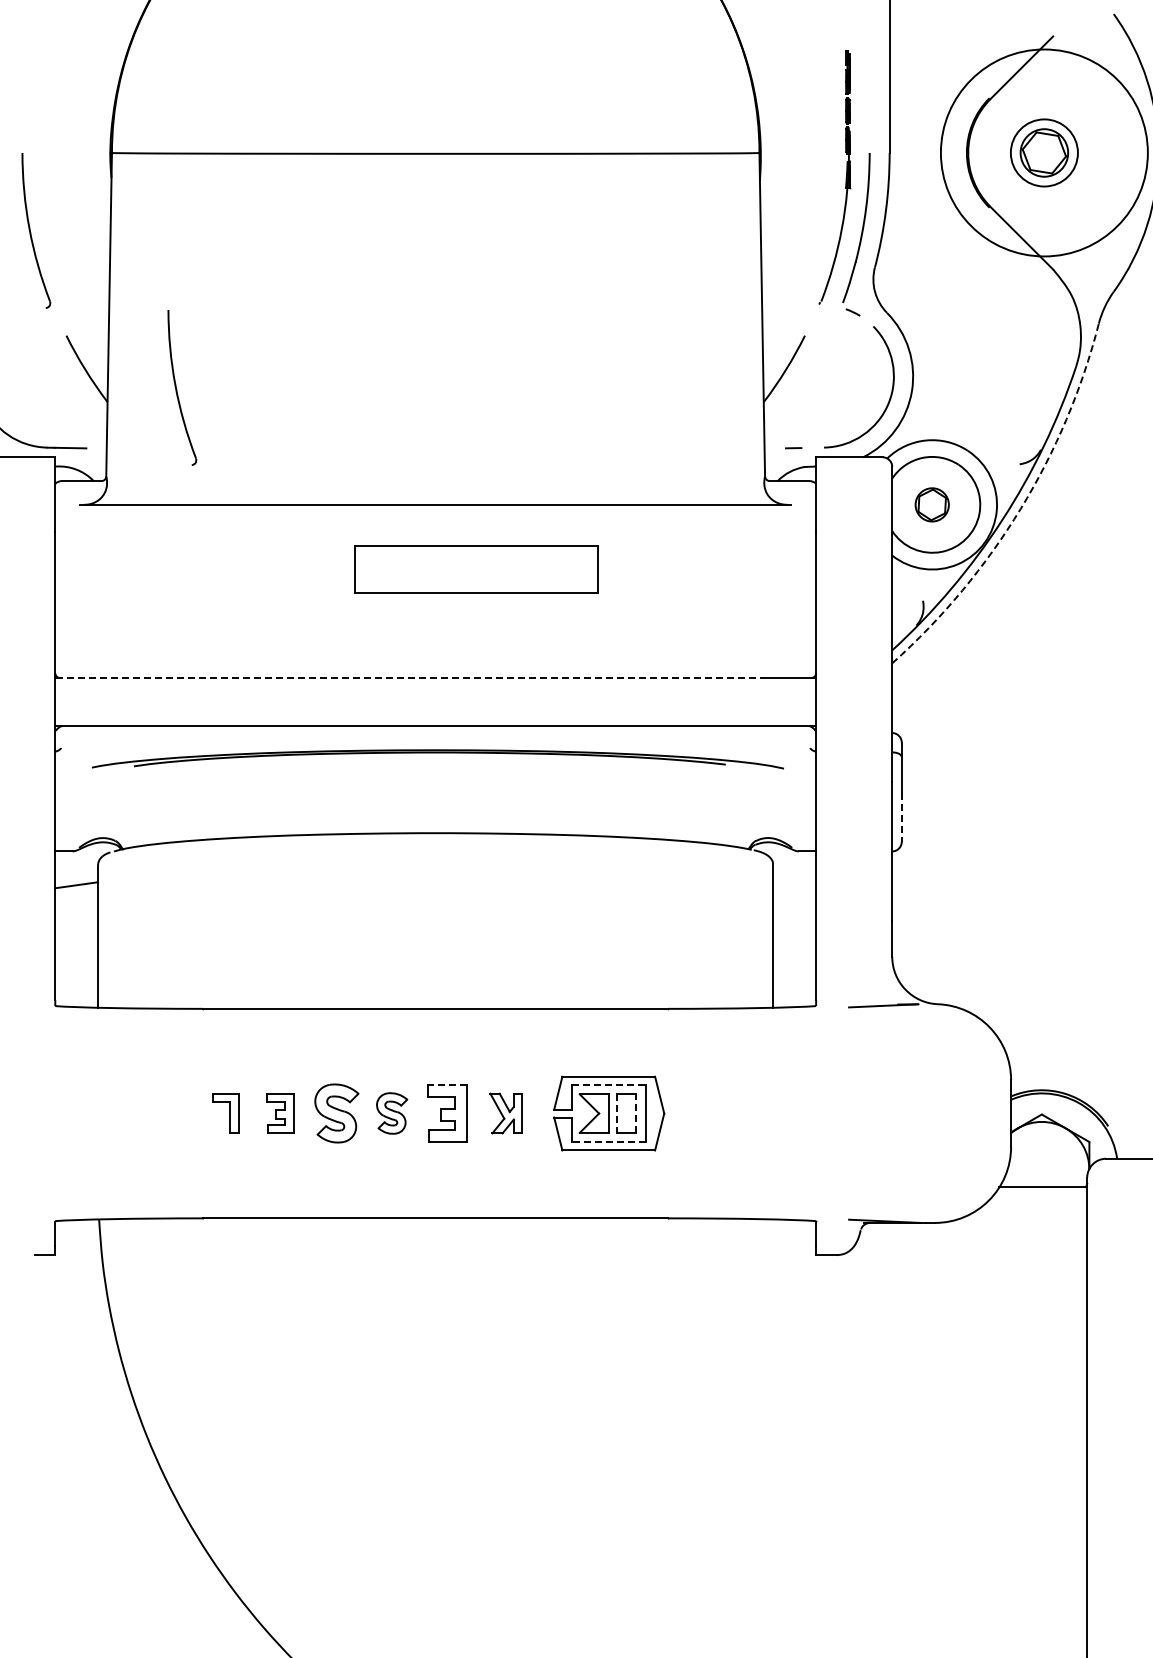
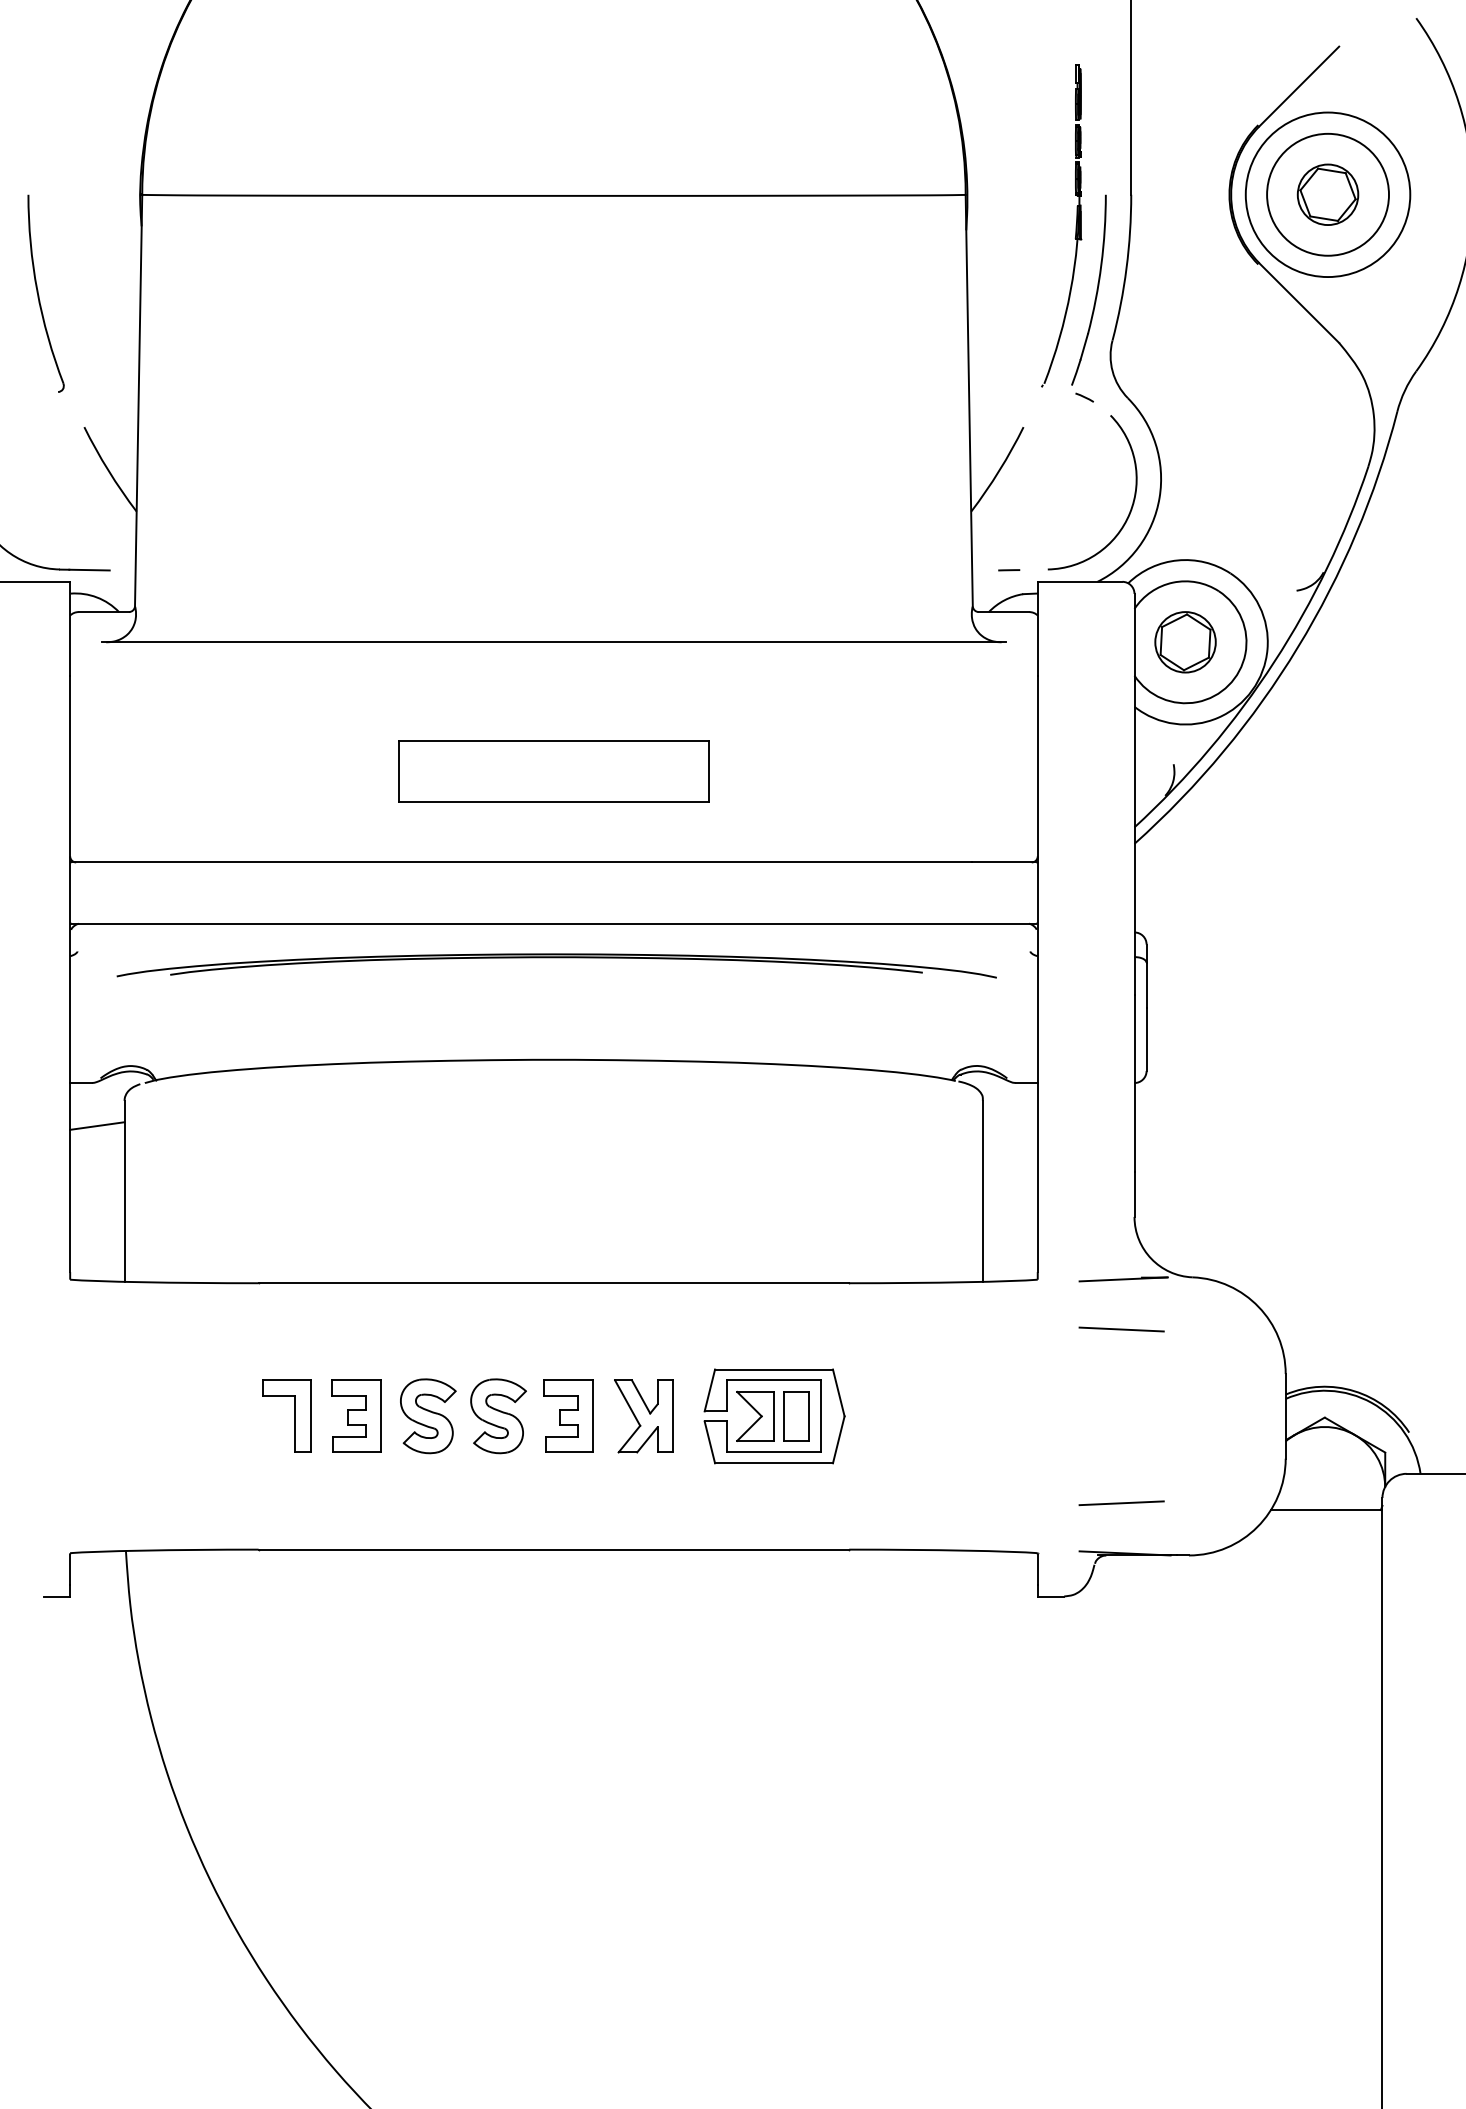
circle: (1044, 152) -> (1328, 194), size x0.62
circle: (1044, 152) -> (1328, 194), size x1.43
part: (182, 387) -> (231, 493), removed
part: (931, 504) -> (1184, 641), size x1.43
arc: (1020, 508) -> (1297, 646), dashed -> solid
part: (476, 569) -> (553, 771), moved
line: (411, 677) -> (523, 861), dashed -> solid
line: (901, 817) -> (1146, 1039), dashed -> solid
line: (882, 1044) -> (1122, 1328), added
line: (446, 1085) -> (567, 1380), dashed -> solid
line: (608, 1085) -> (773, 1380), dashed -> solid
part: (225, 1113) -> (286, 1416), size x1.43
part: (280, 1113) -> (356, 1416), size x1.43
part: (391, 1113) -> (497, 1416), size x1.43
part: (505, 1113) -> (642, 1416), size x1.43
line: (636, 1113) -> (809, 1416), dashed -> solid
line: (616, 1114) -> (783, 1417), dashed -> solid
line: (608, 1141) -> (773, 1451), dashed -> solid
line: (882, 1181) -> (1122, 1502), added

